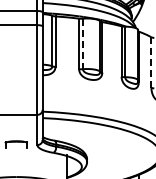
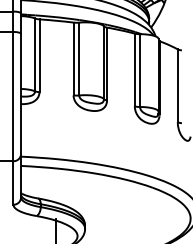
line: (83, 44) -> (79, 59), dashed -> solid
line: (151, 63) -> (177, 87), dashed -> solid

